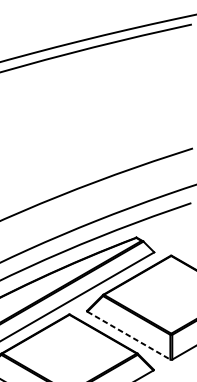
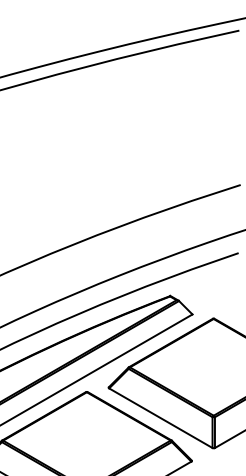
line: (128, 335) -> (160, 418), dashed -> solid

